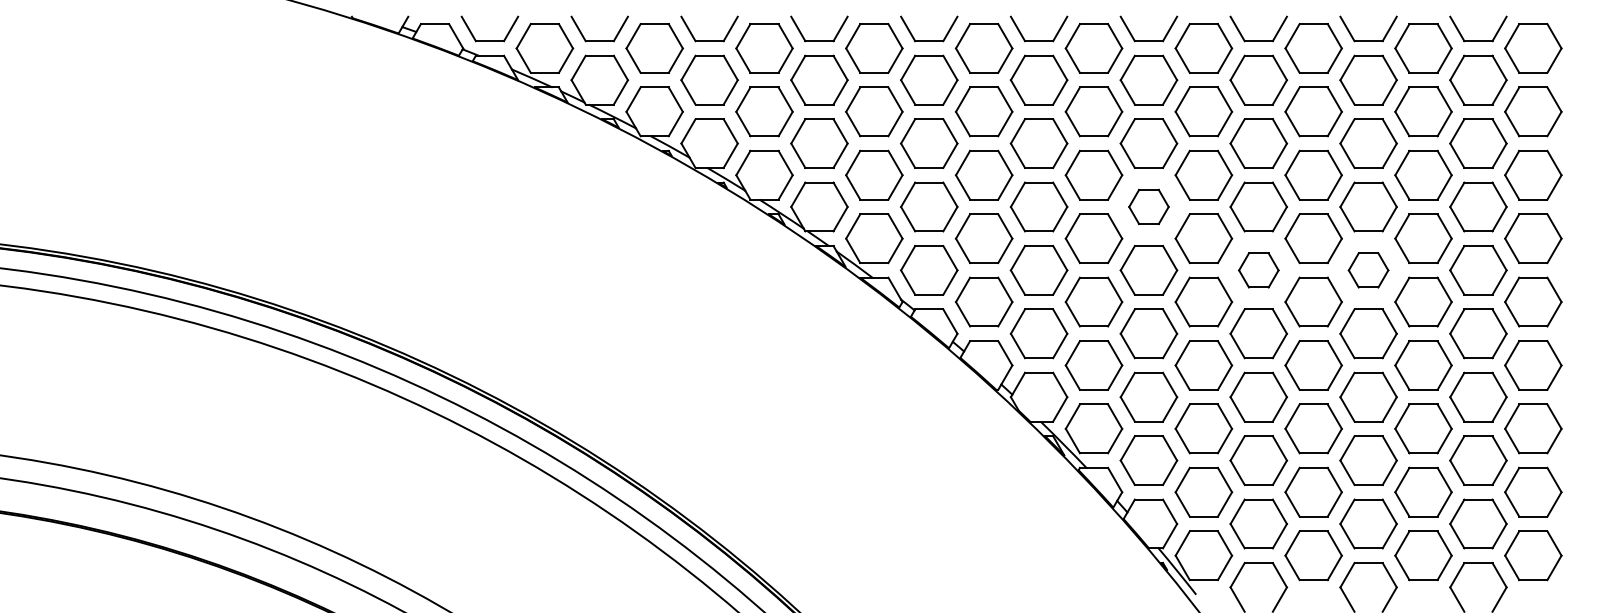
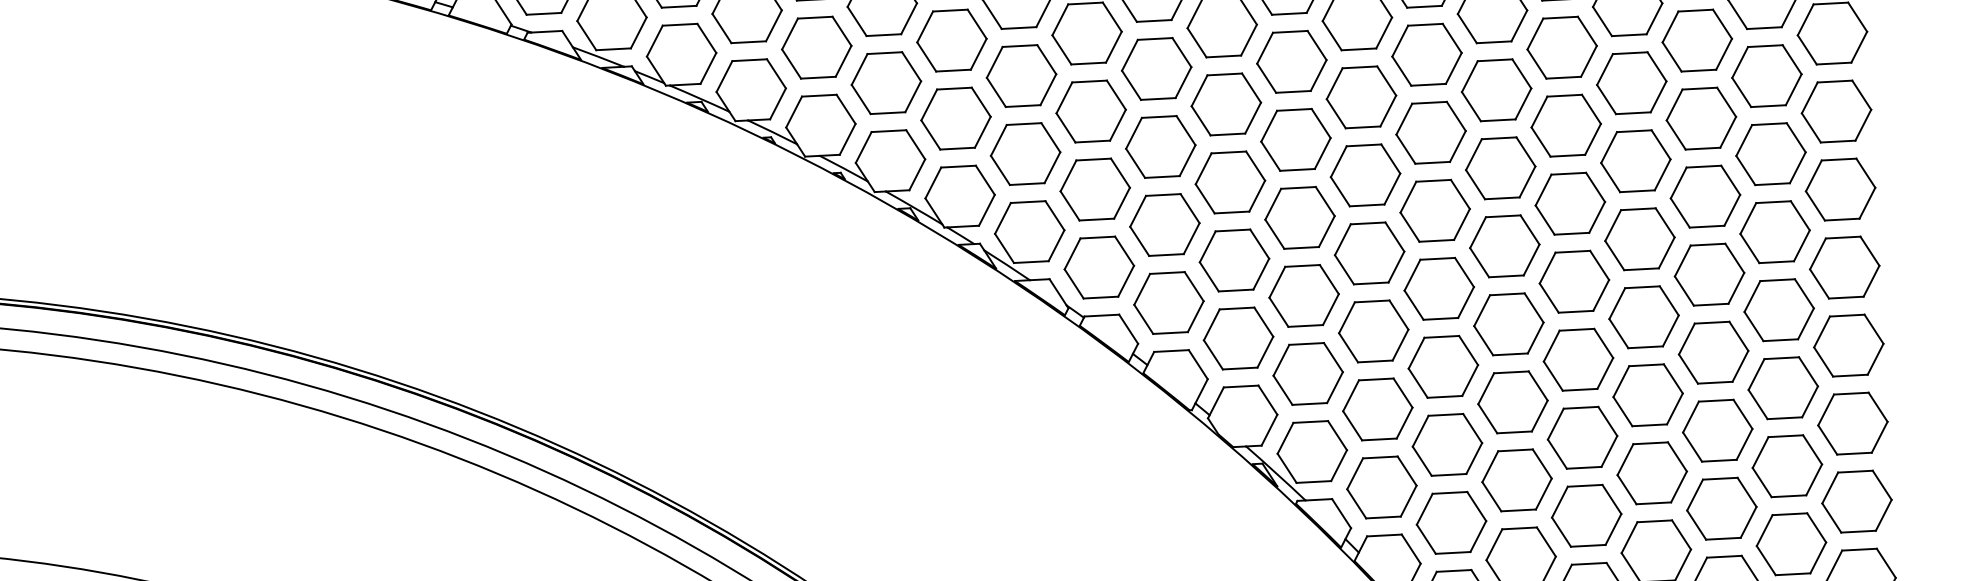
part: (1148, 206) -> (1364, 174), size x1.43
part: (1258, 270) -> (1504, 246), size x1.43
part: (1368, 270) -> (1639, 239), size x1.43

